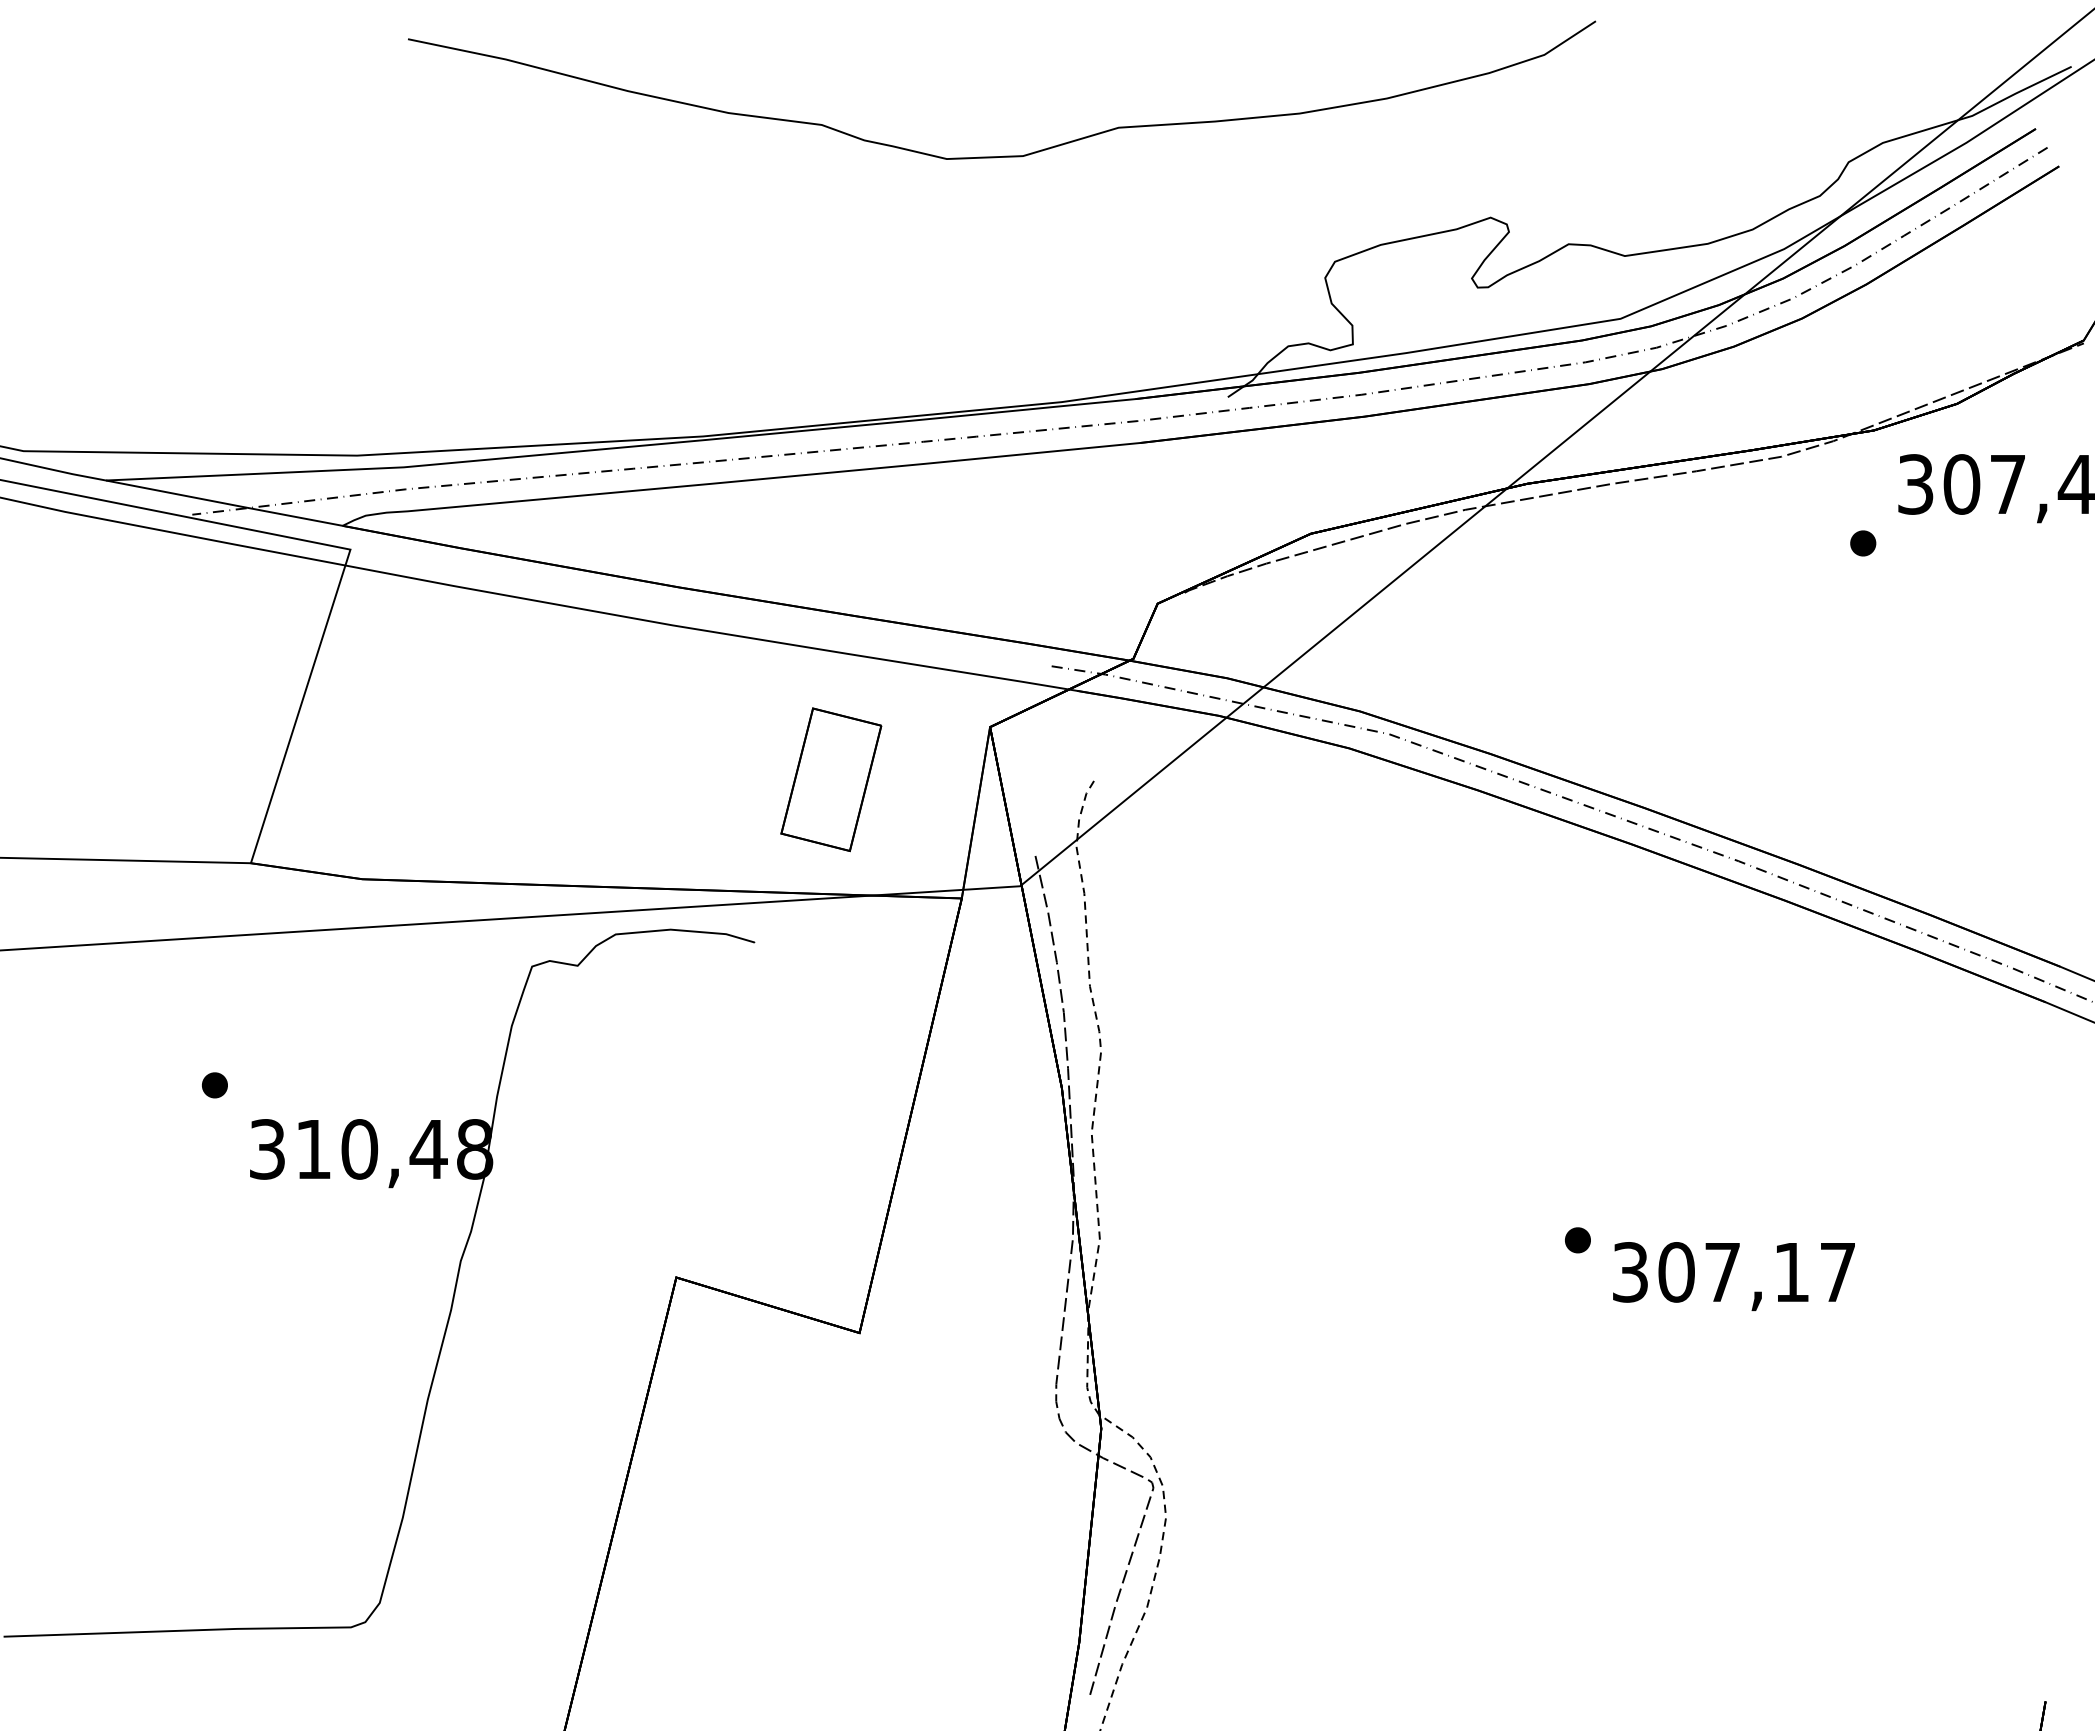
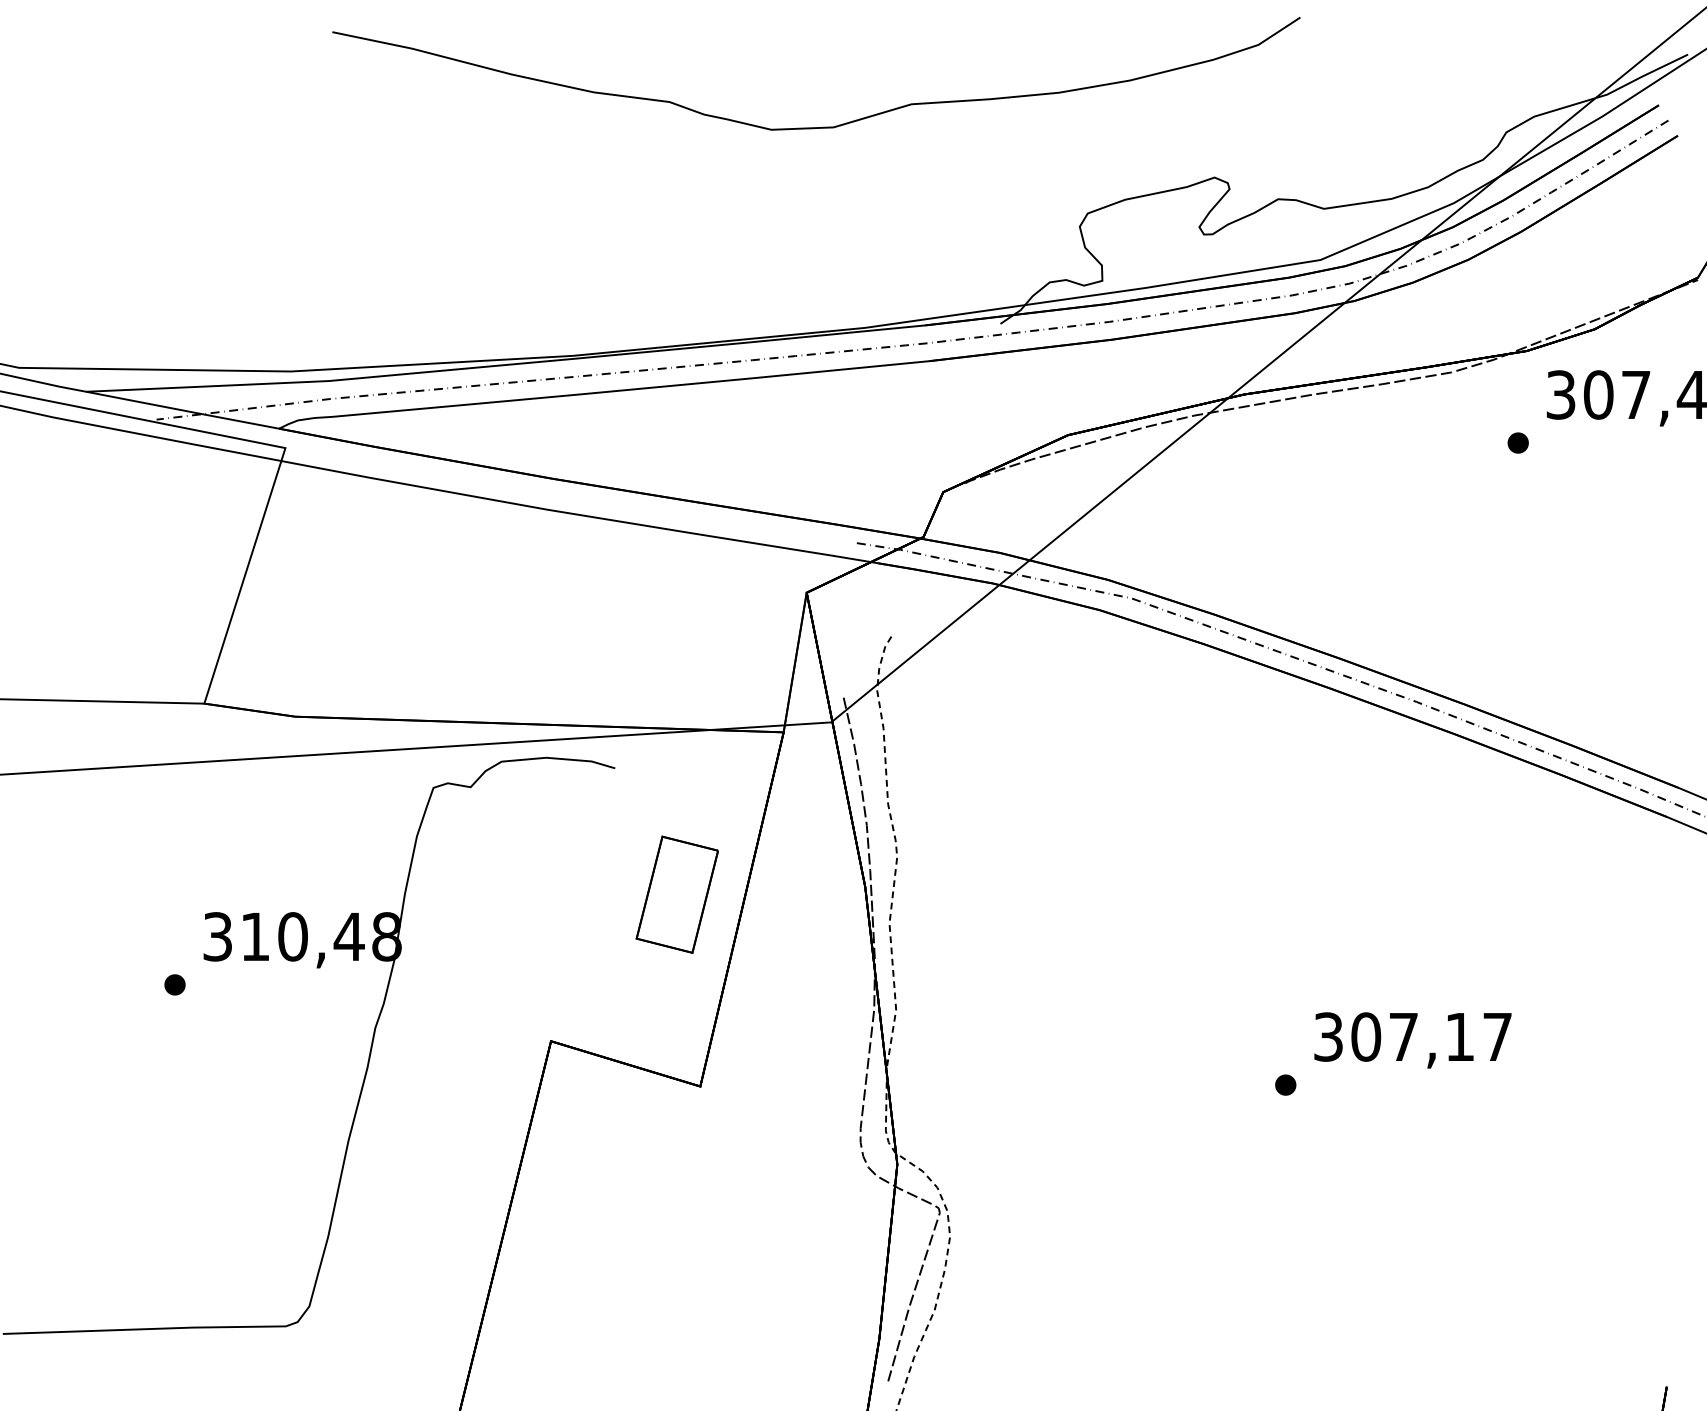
part: (831, 779) -> (677, 894), moved
part: (214, 1085) -> (174, 985), moved
part: (1577, 1240) -> (1285, 1085), moved

